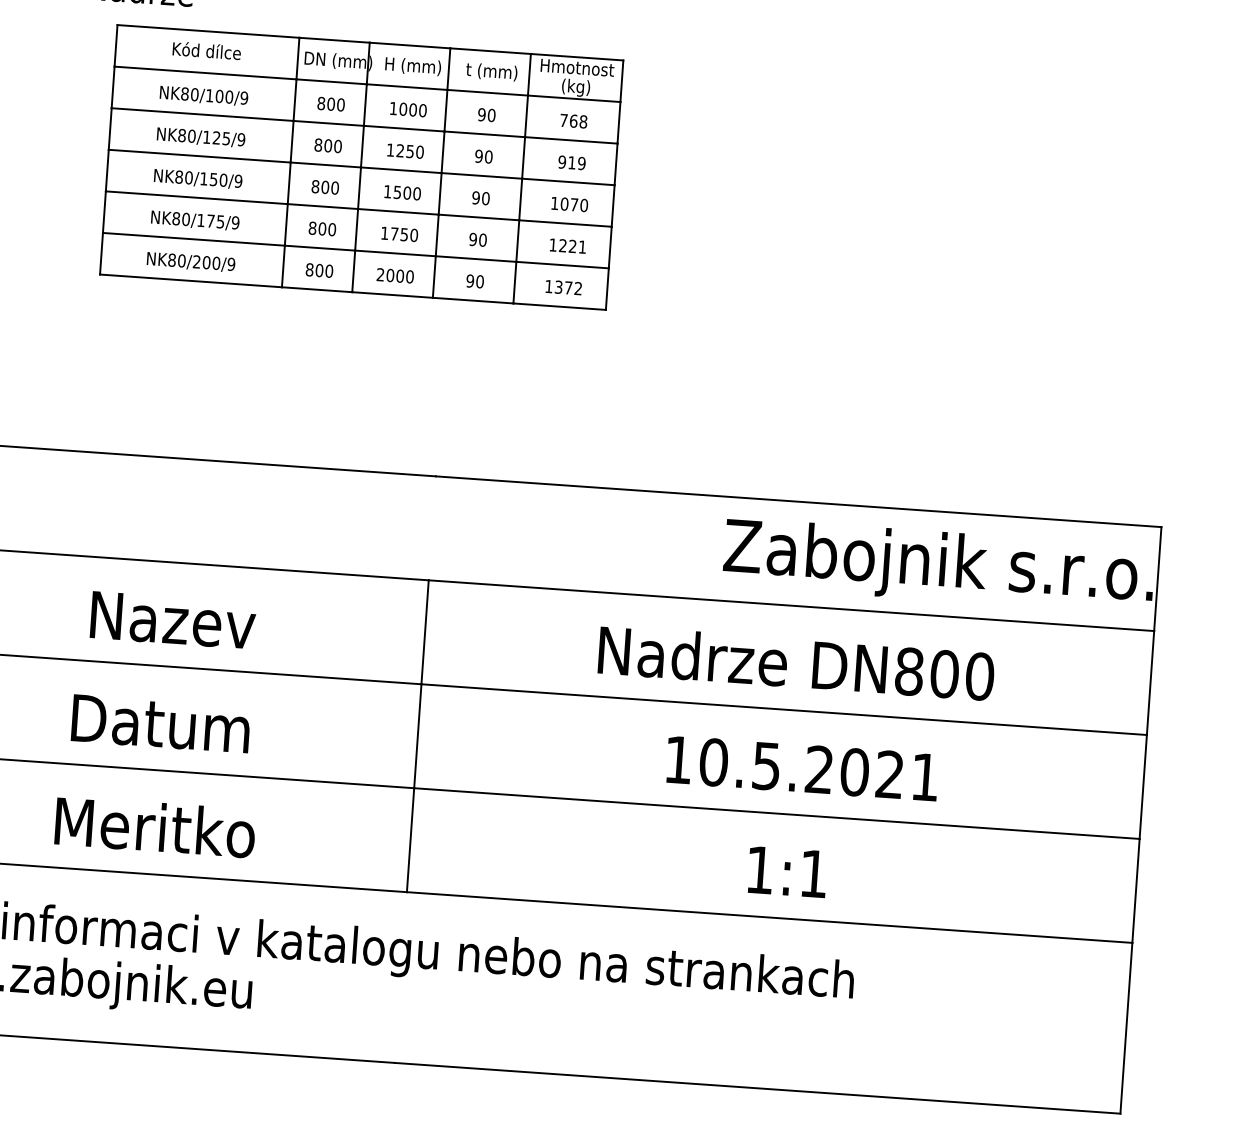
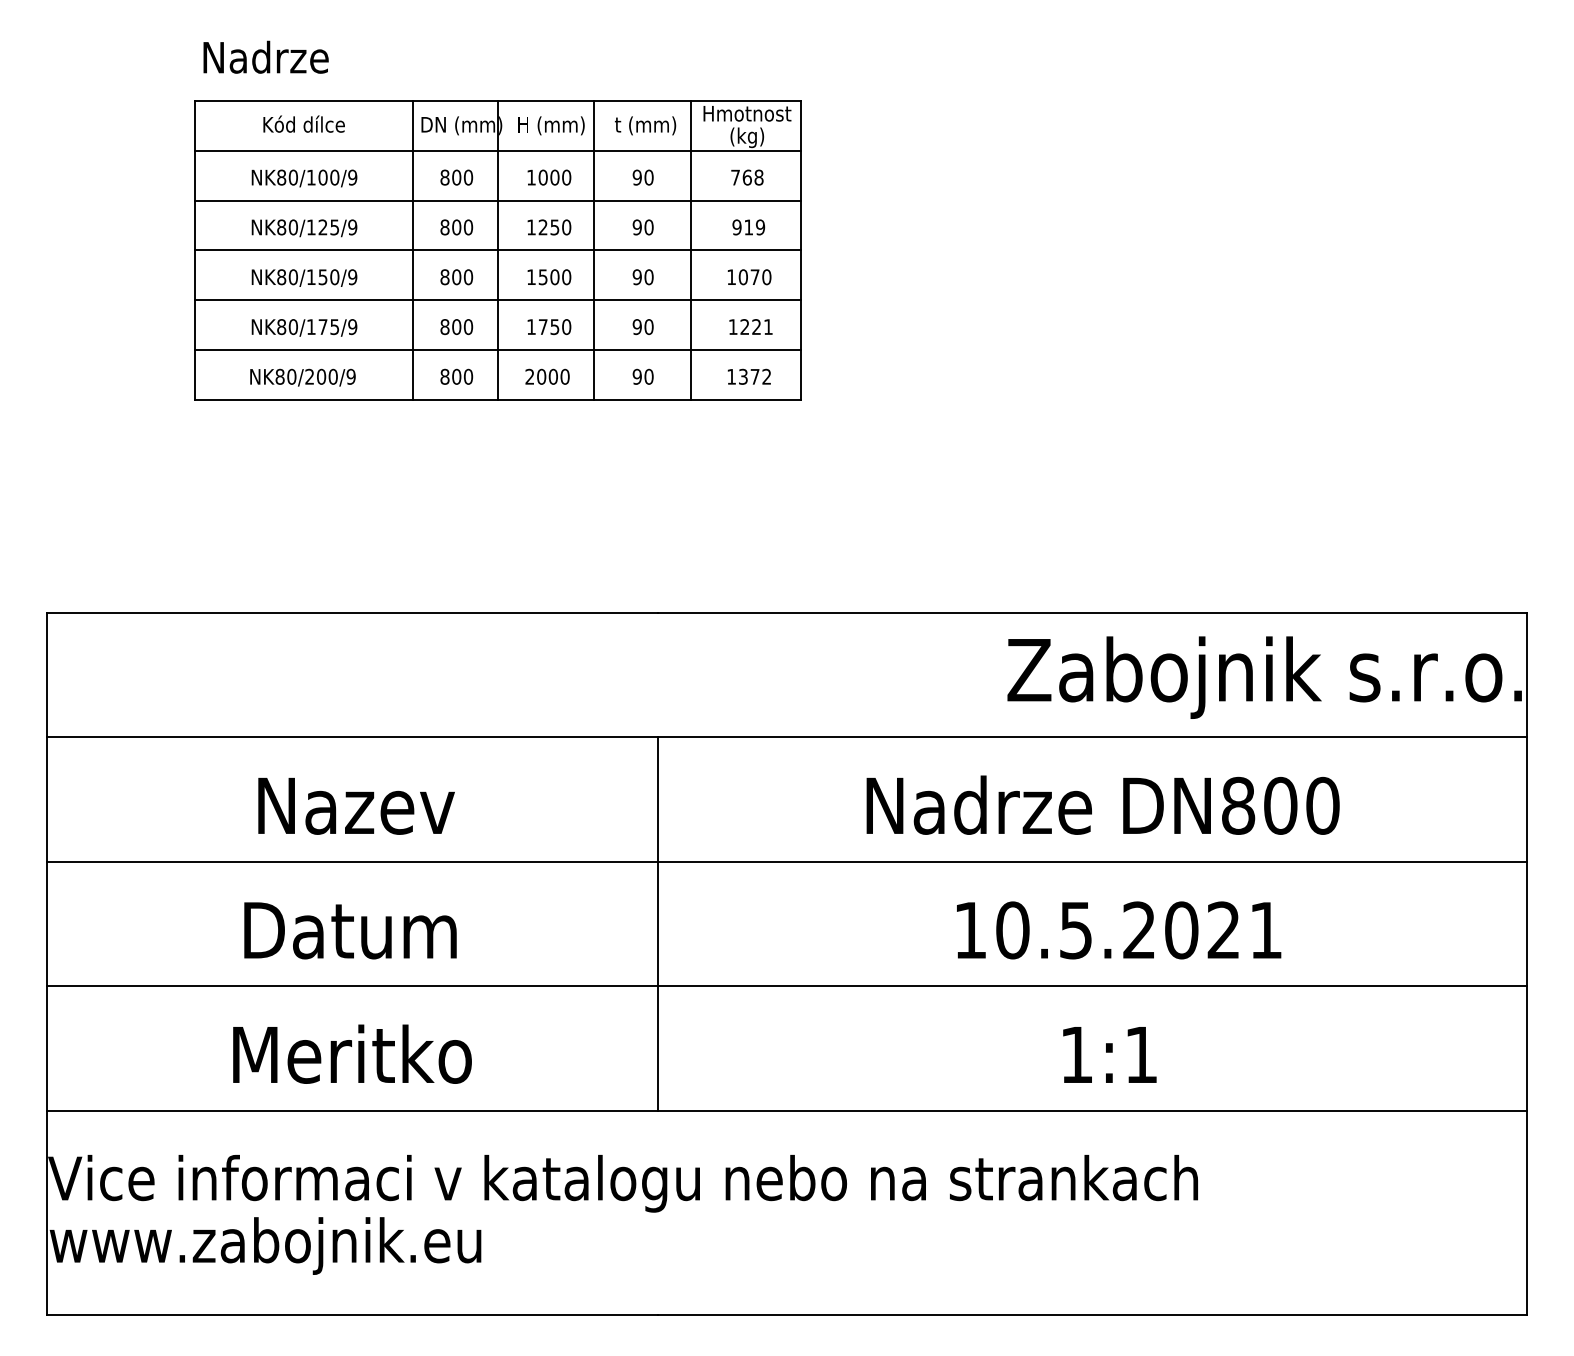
part: (360, 167) -> (497, 250), moved

